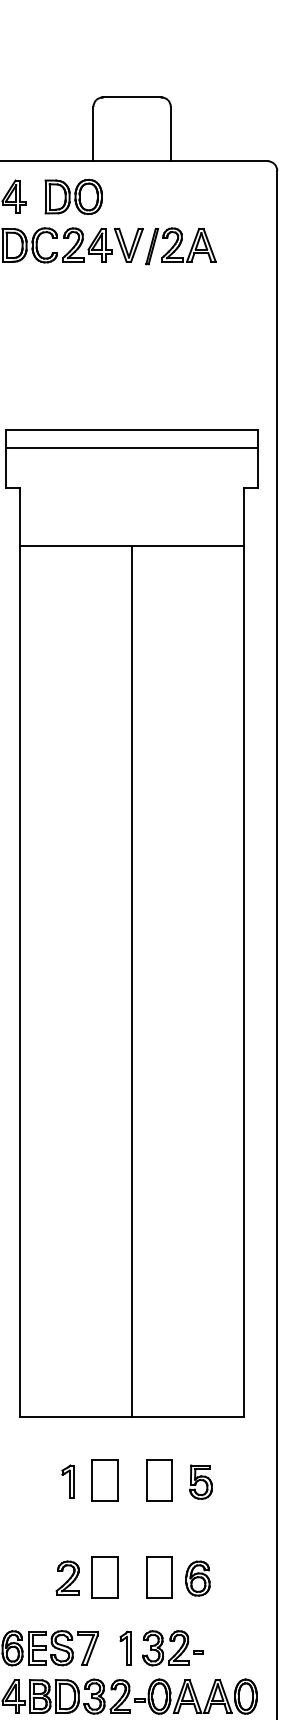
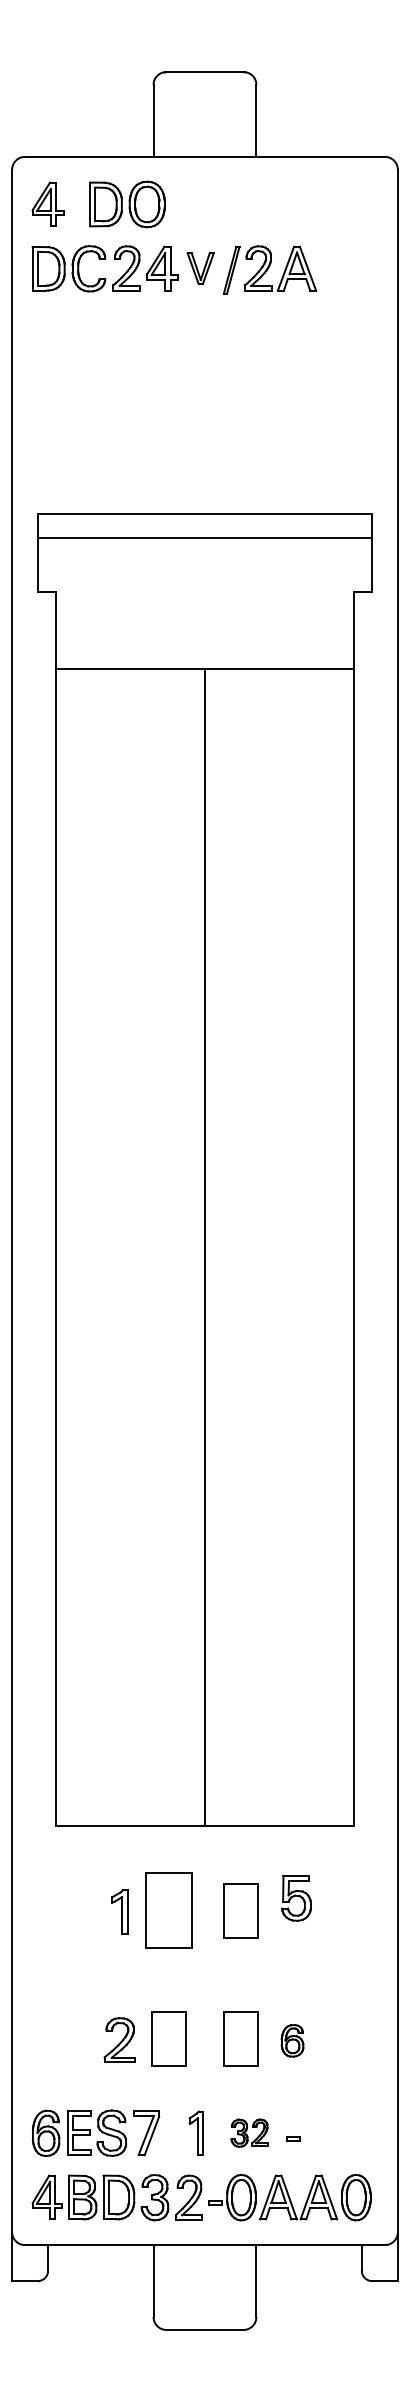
part: (128, 245) -> (200, 268), size x0.7
part: (104, 1480) -> (168, 1910), size x1.4
part: (201, 1482) -> (296, 1898), moved
part: (197, 1578) -> (292, 2040), size x0.7
part: (165, 1647) -> (249, 2132), size x0.6

